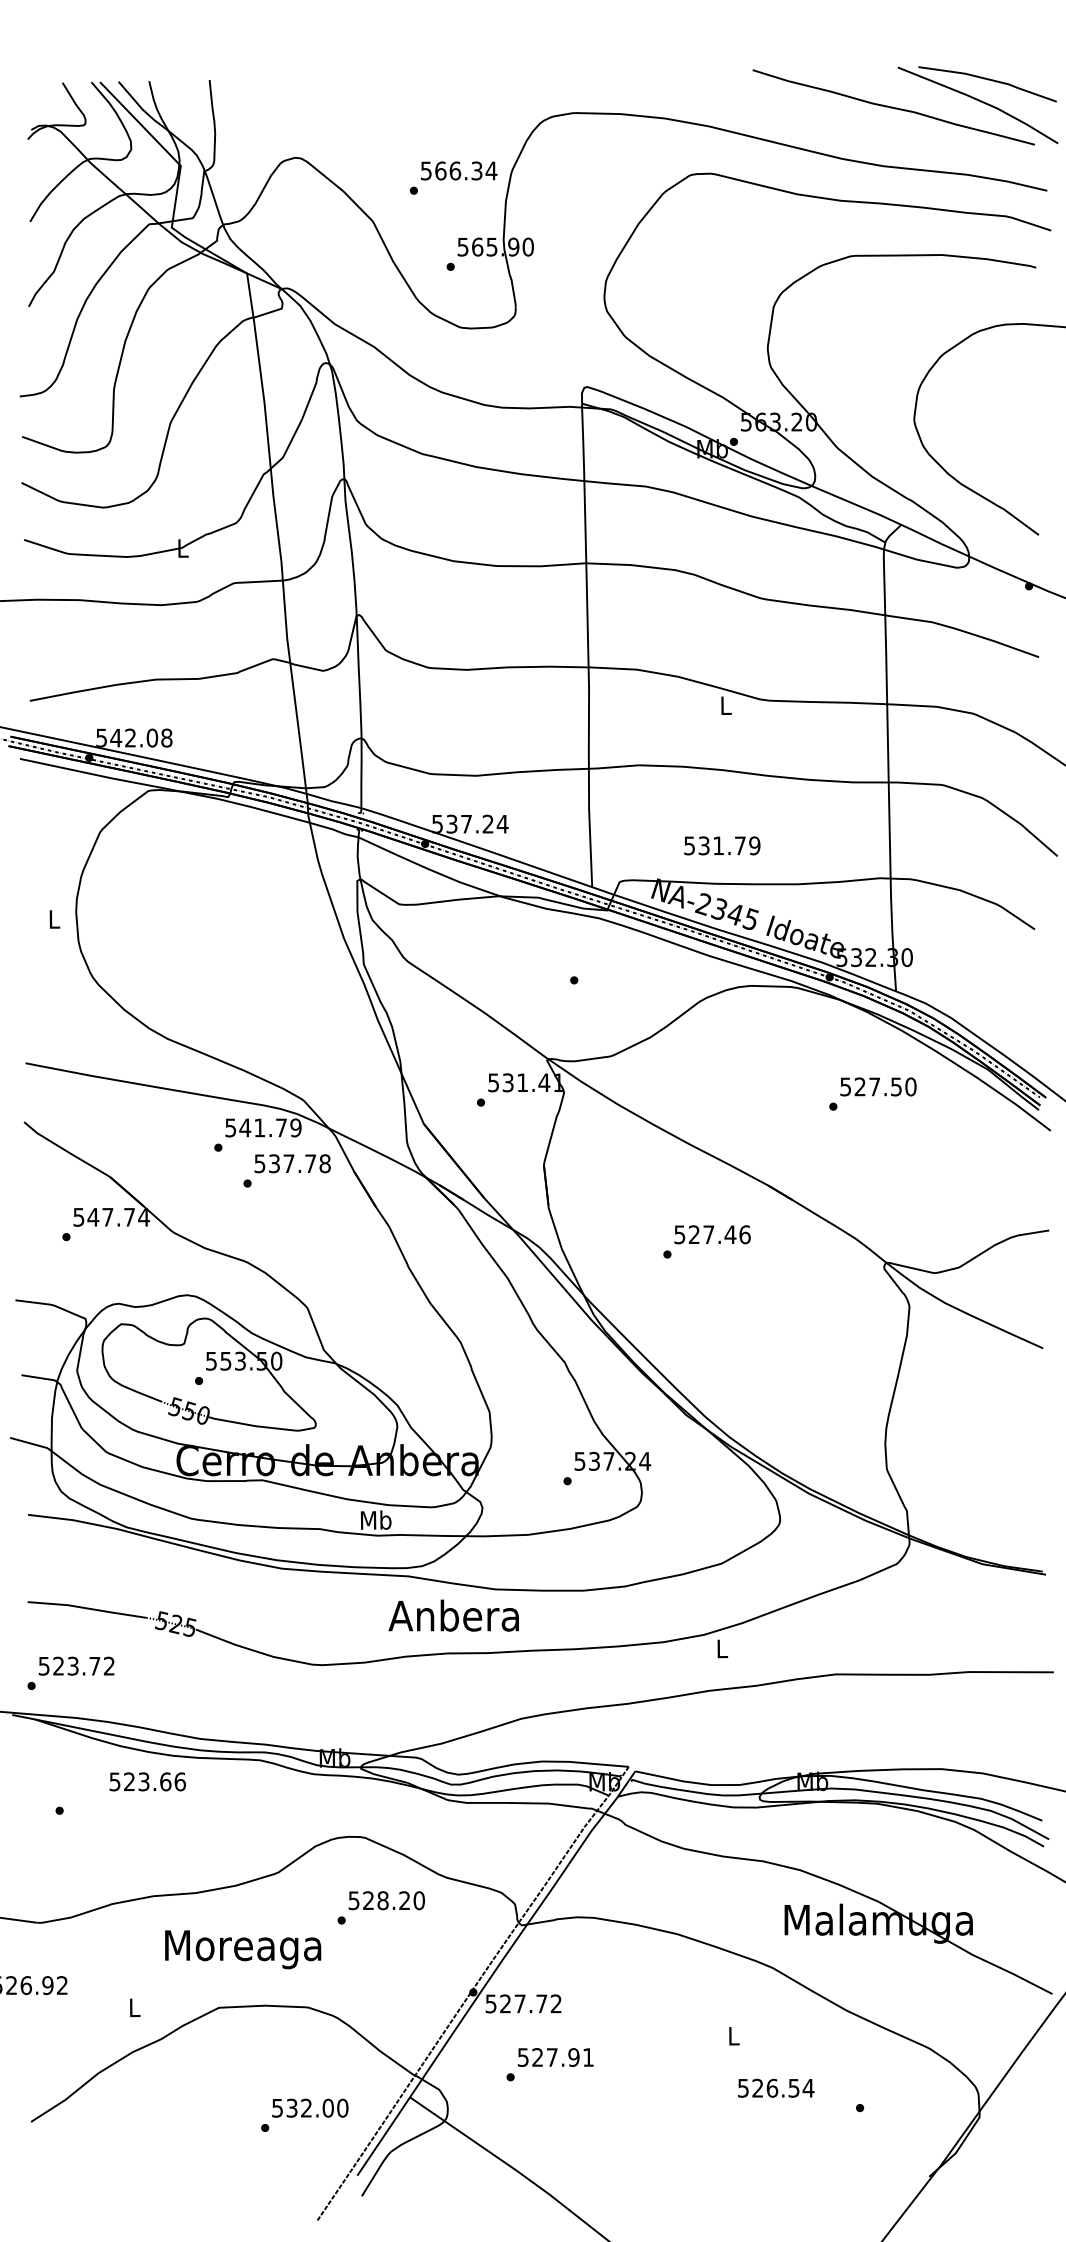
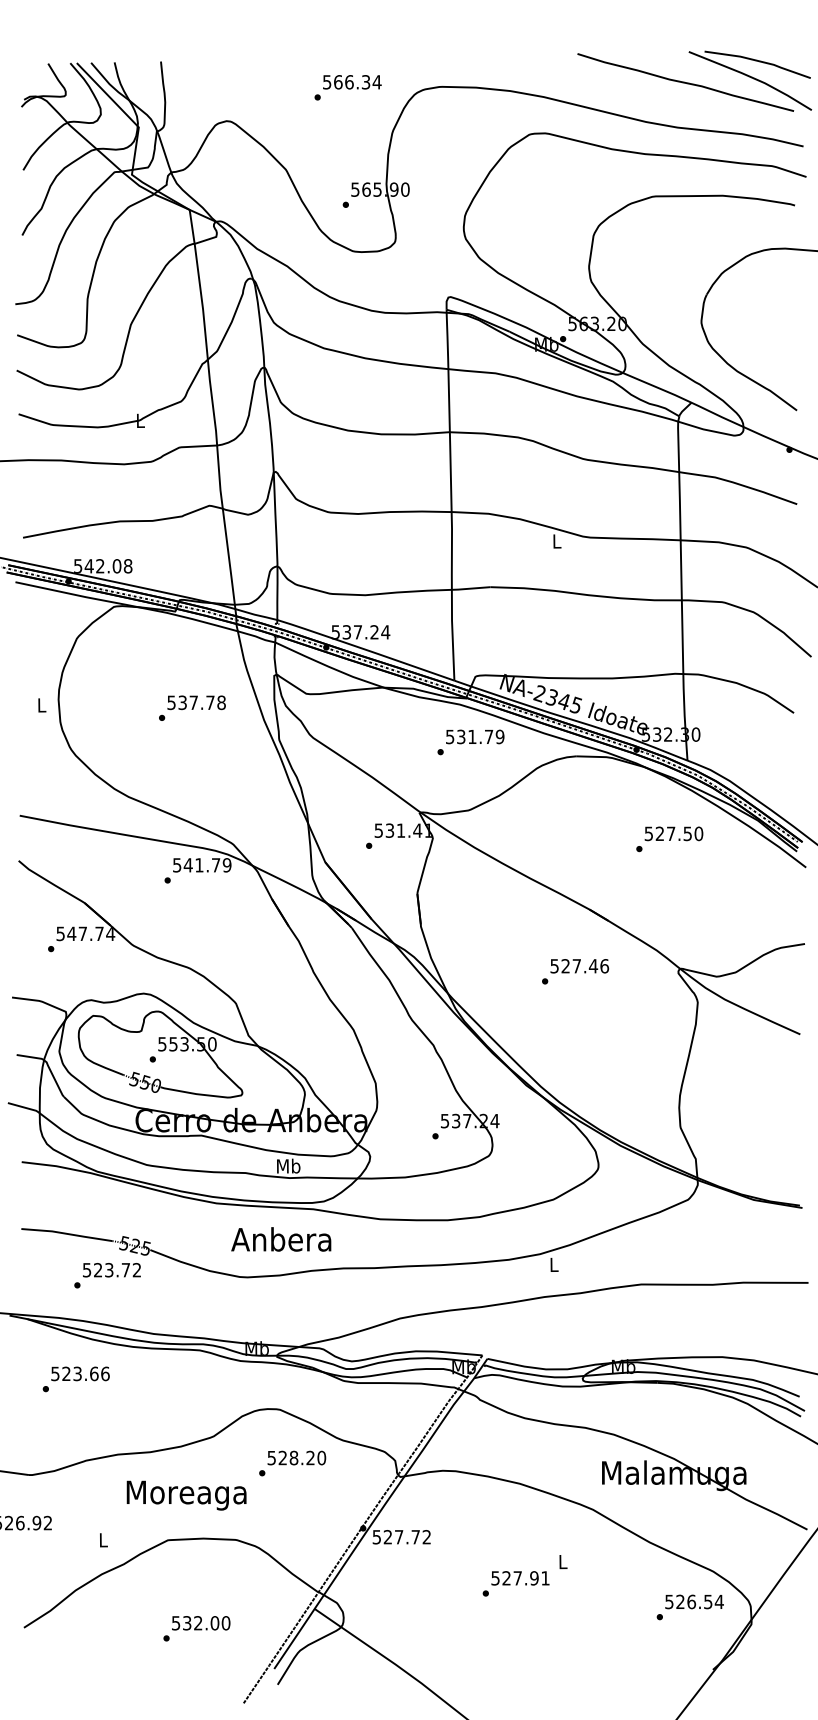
text: (452, 177) -> (347, 87), moved
text: (722, 845) -> (475, 736), moved
text: (287, 1169) -> (192, 707), moved
text: (707, 1241) -> (575, 971), moved
text: (454, 1615) -> (281, 1239), moved
text: (70, 1673) -> (107, 1275), moved
text: (147, 1781) -> (80, 1373), moved
text: (549, 2064) -> (515, 1583), moved
text: (776, 2087) -> (694, 1601), moved
text: (304, 2115) -> (196, 1628), moved

